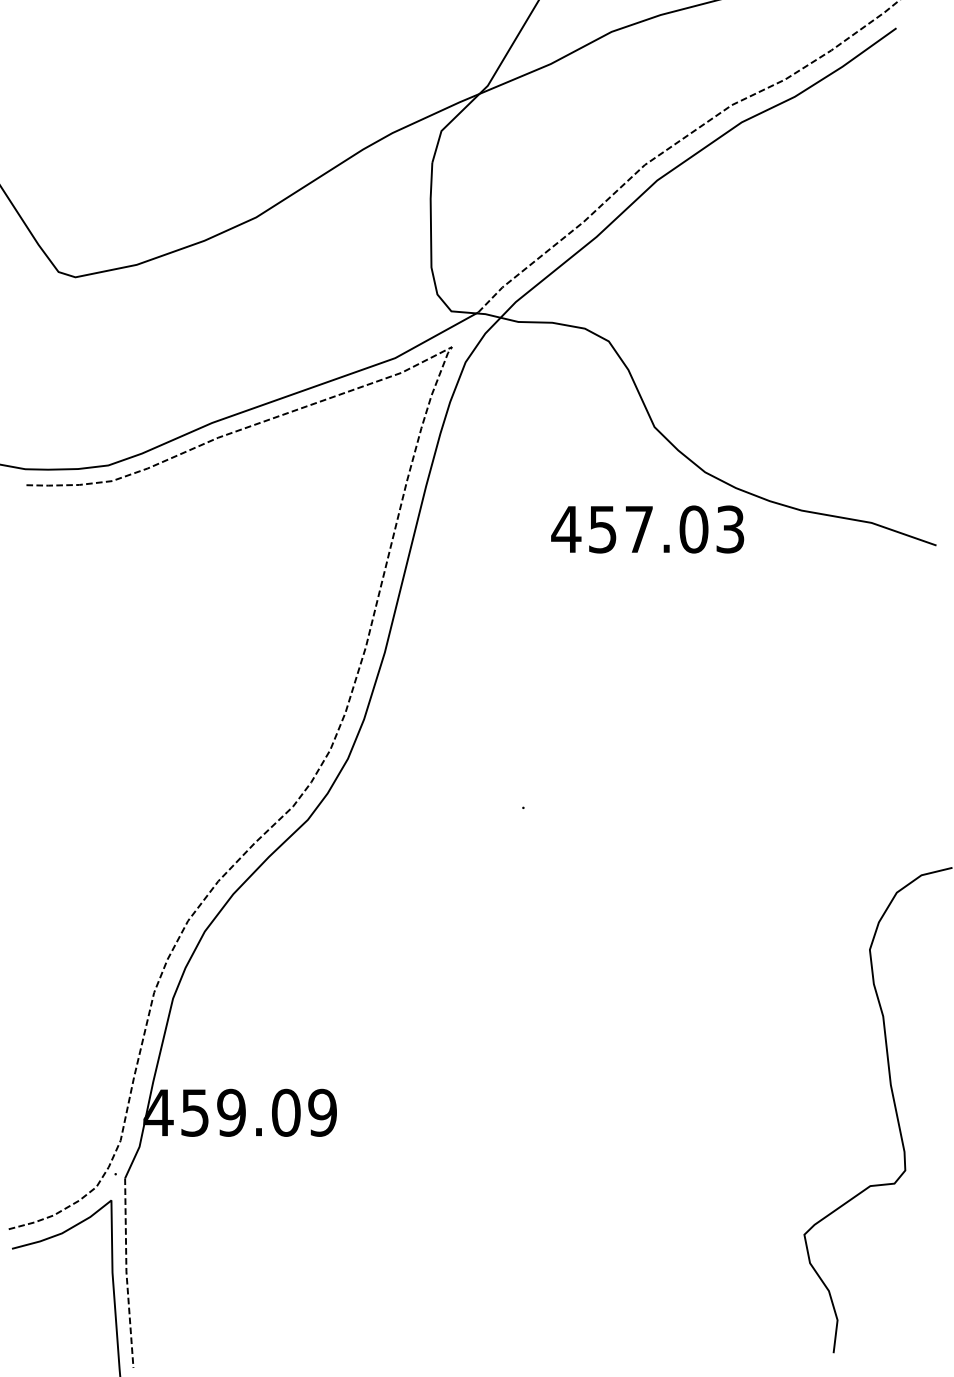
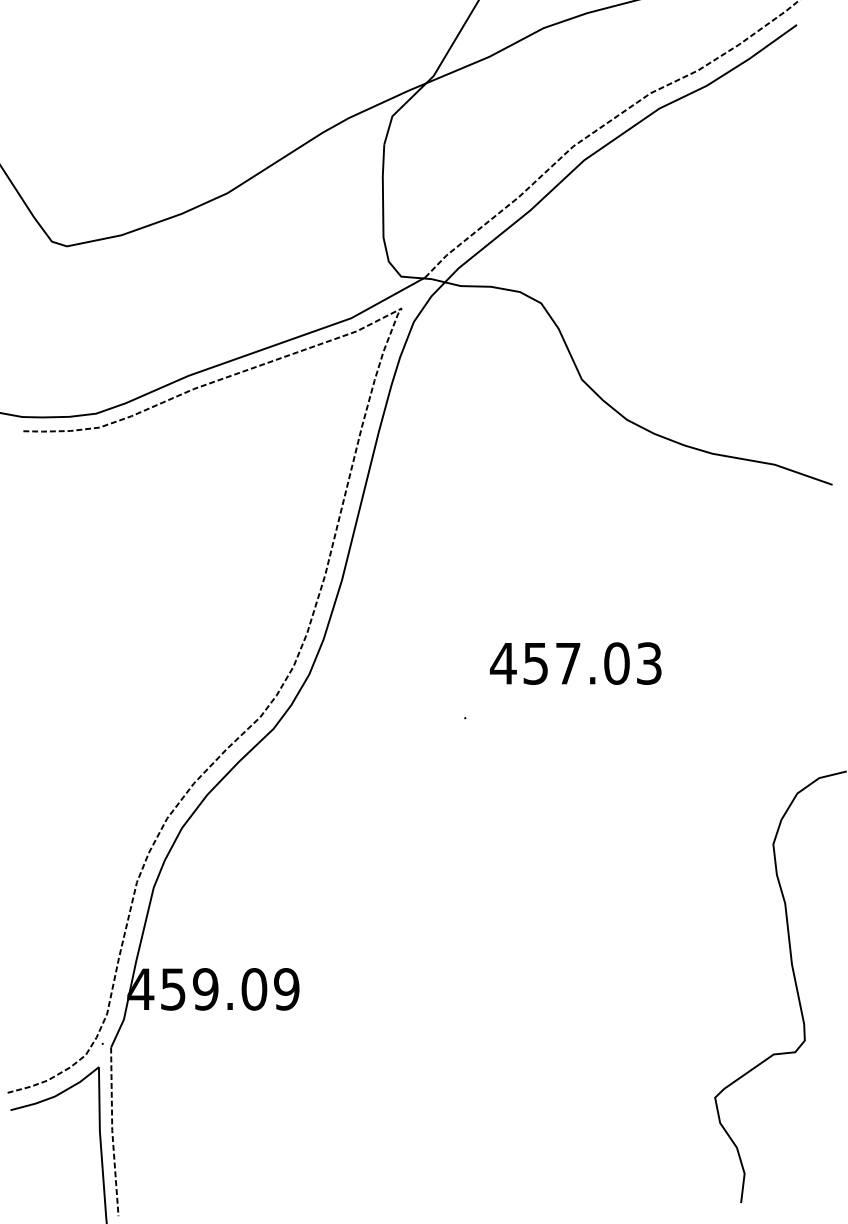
text: (647, 529) -> (575, 663), moved

